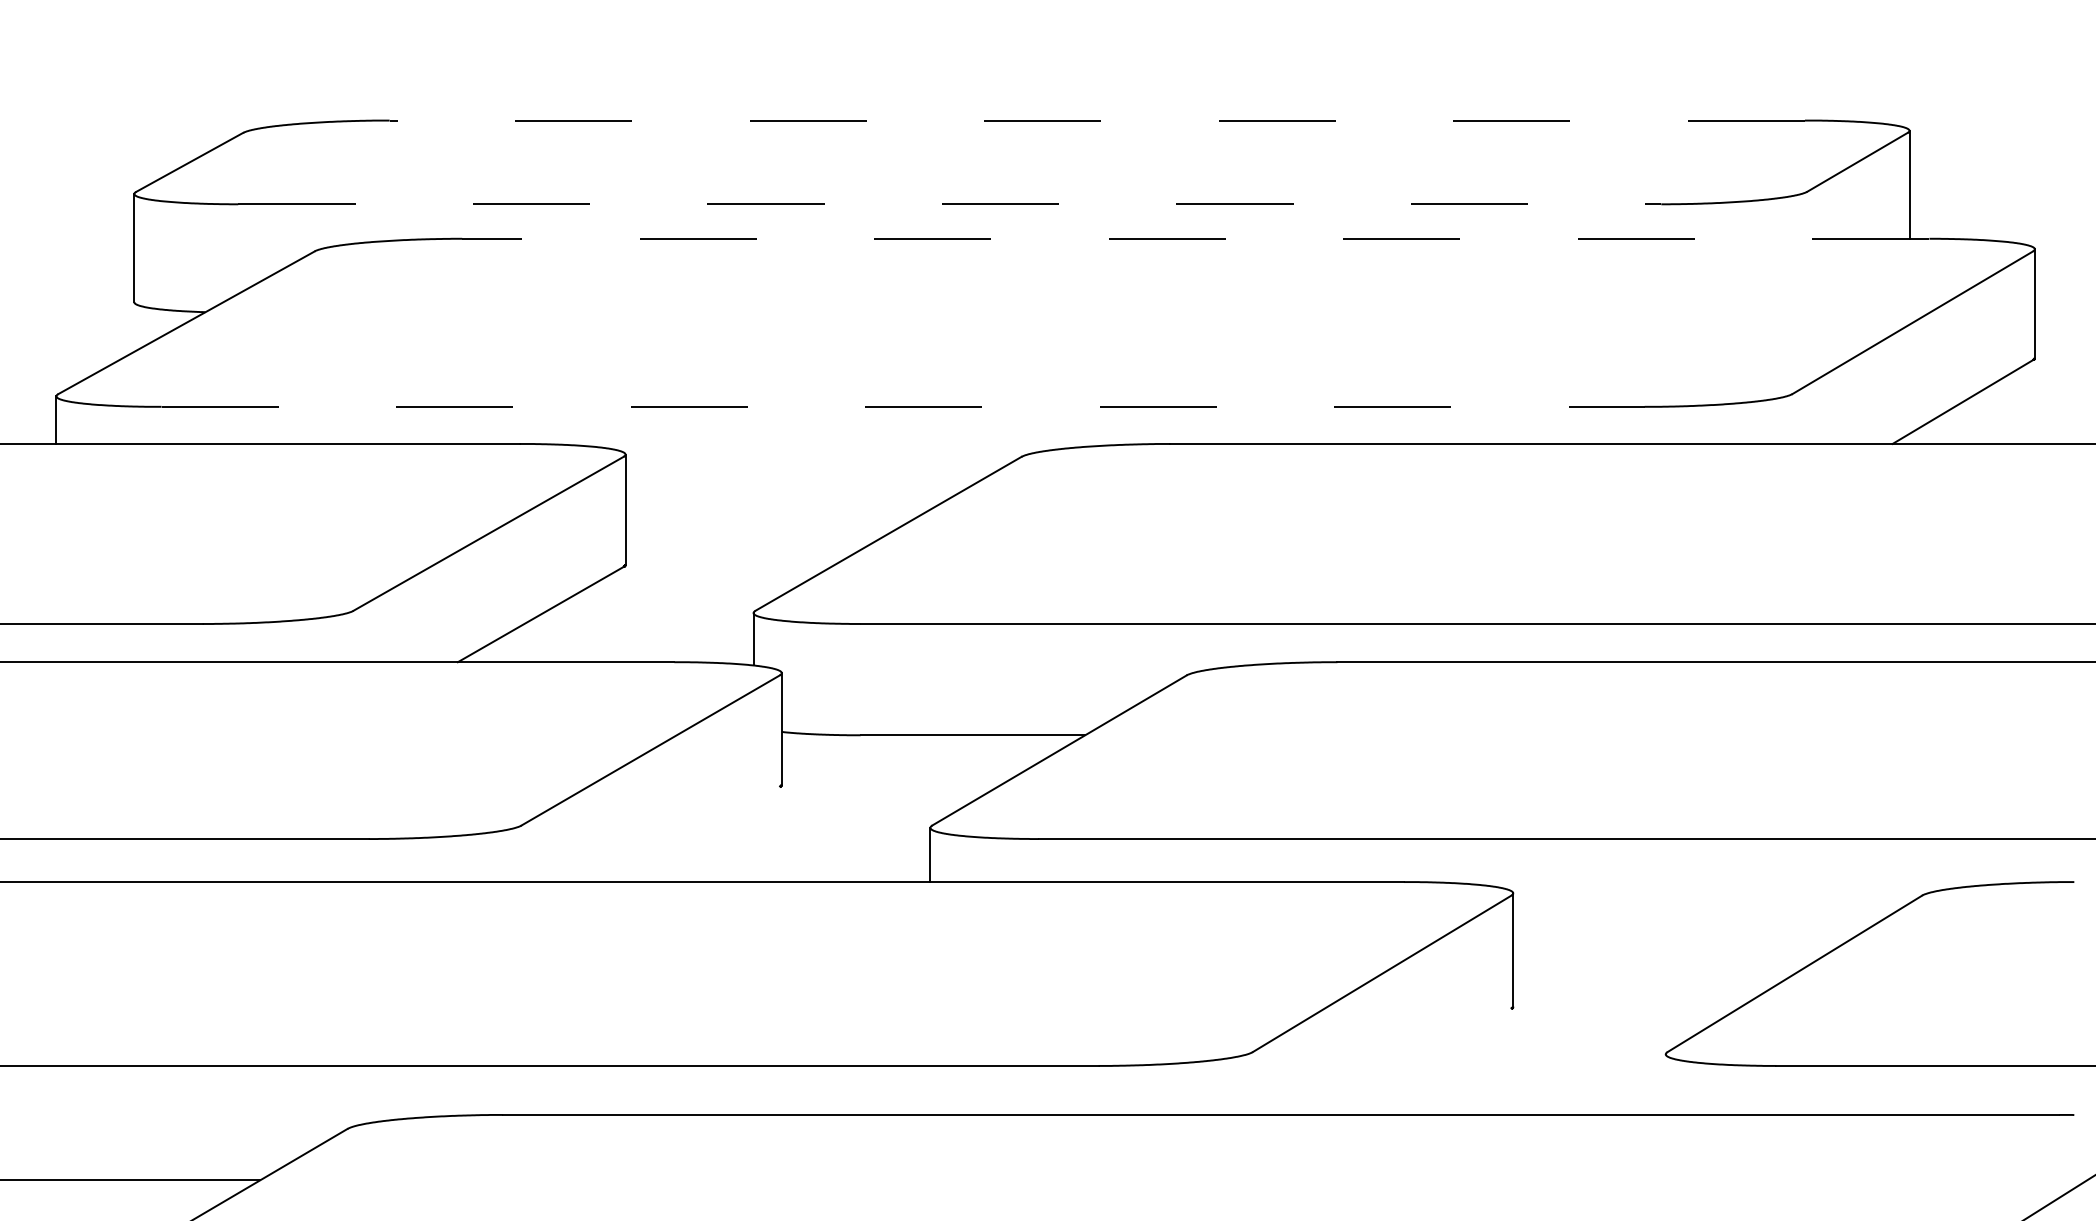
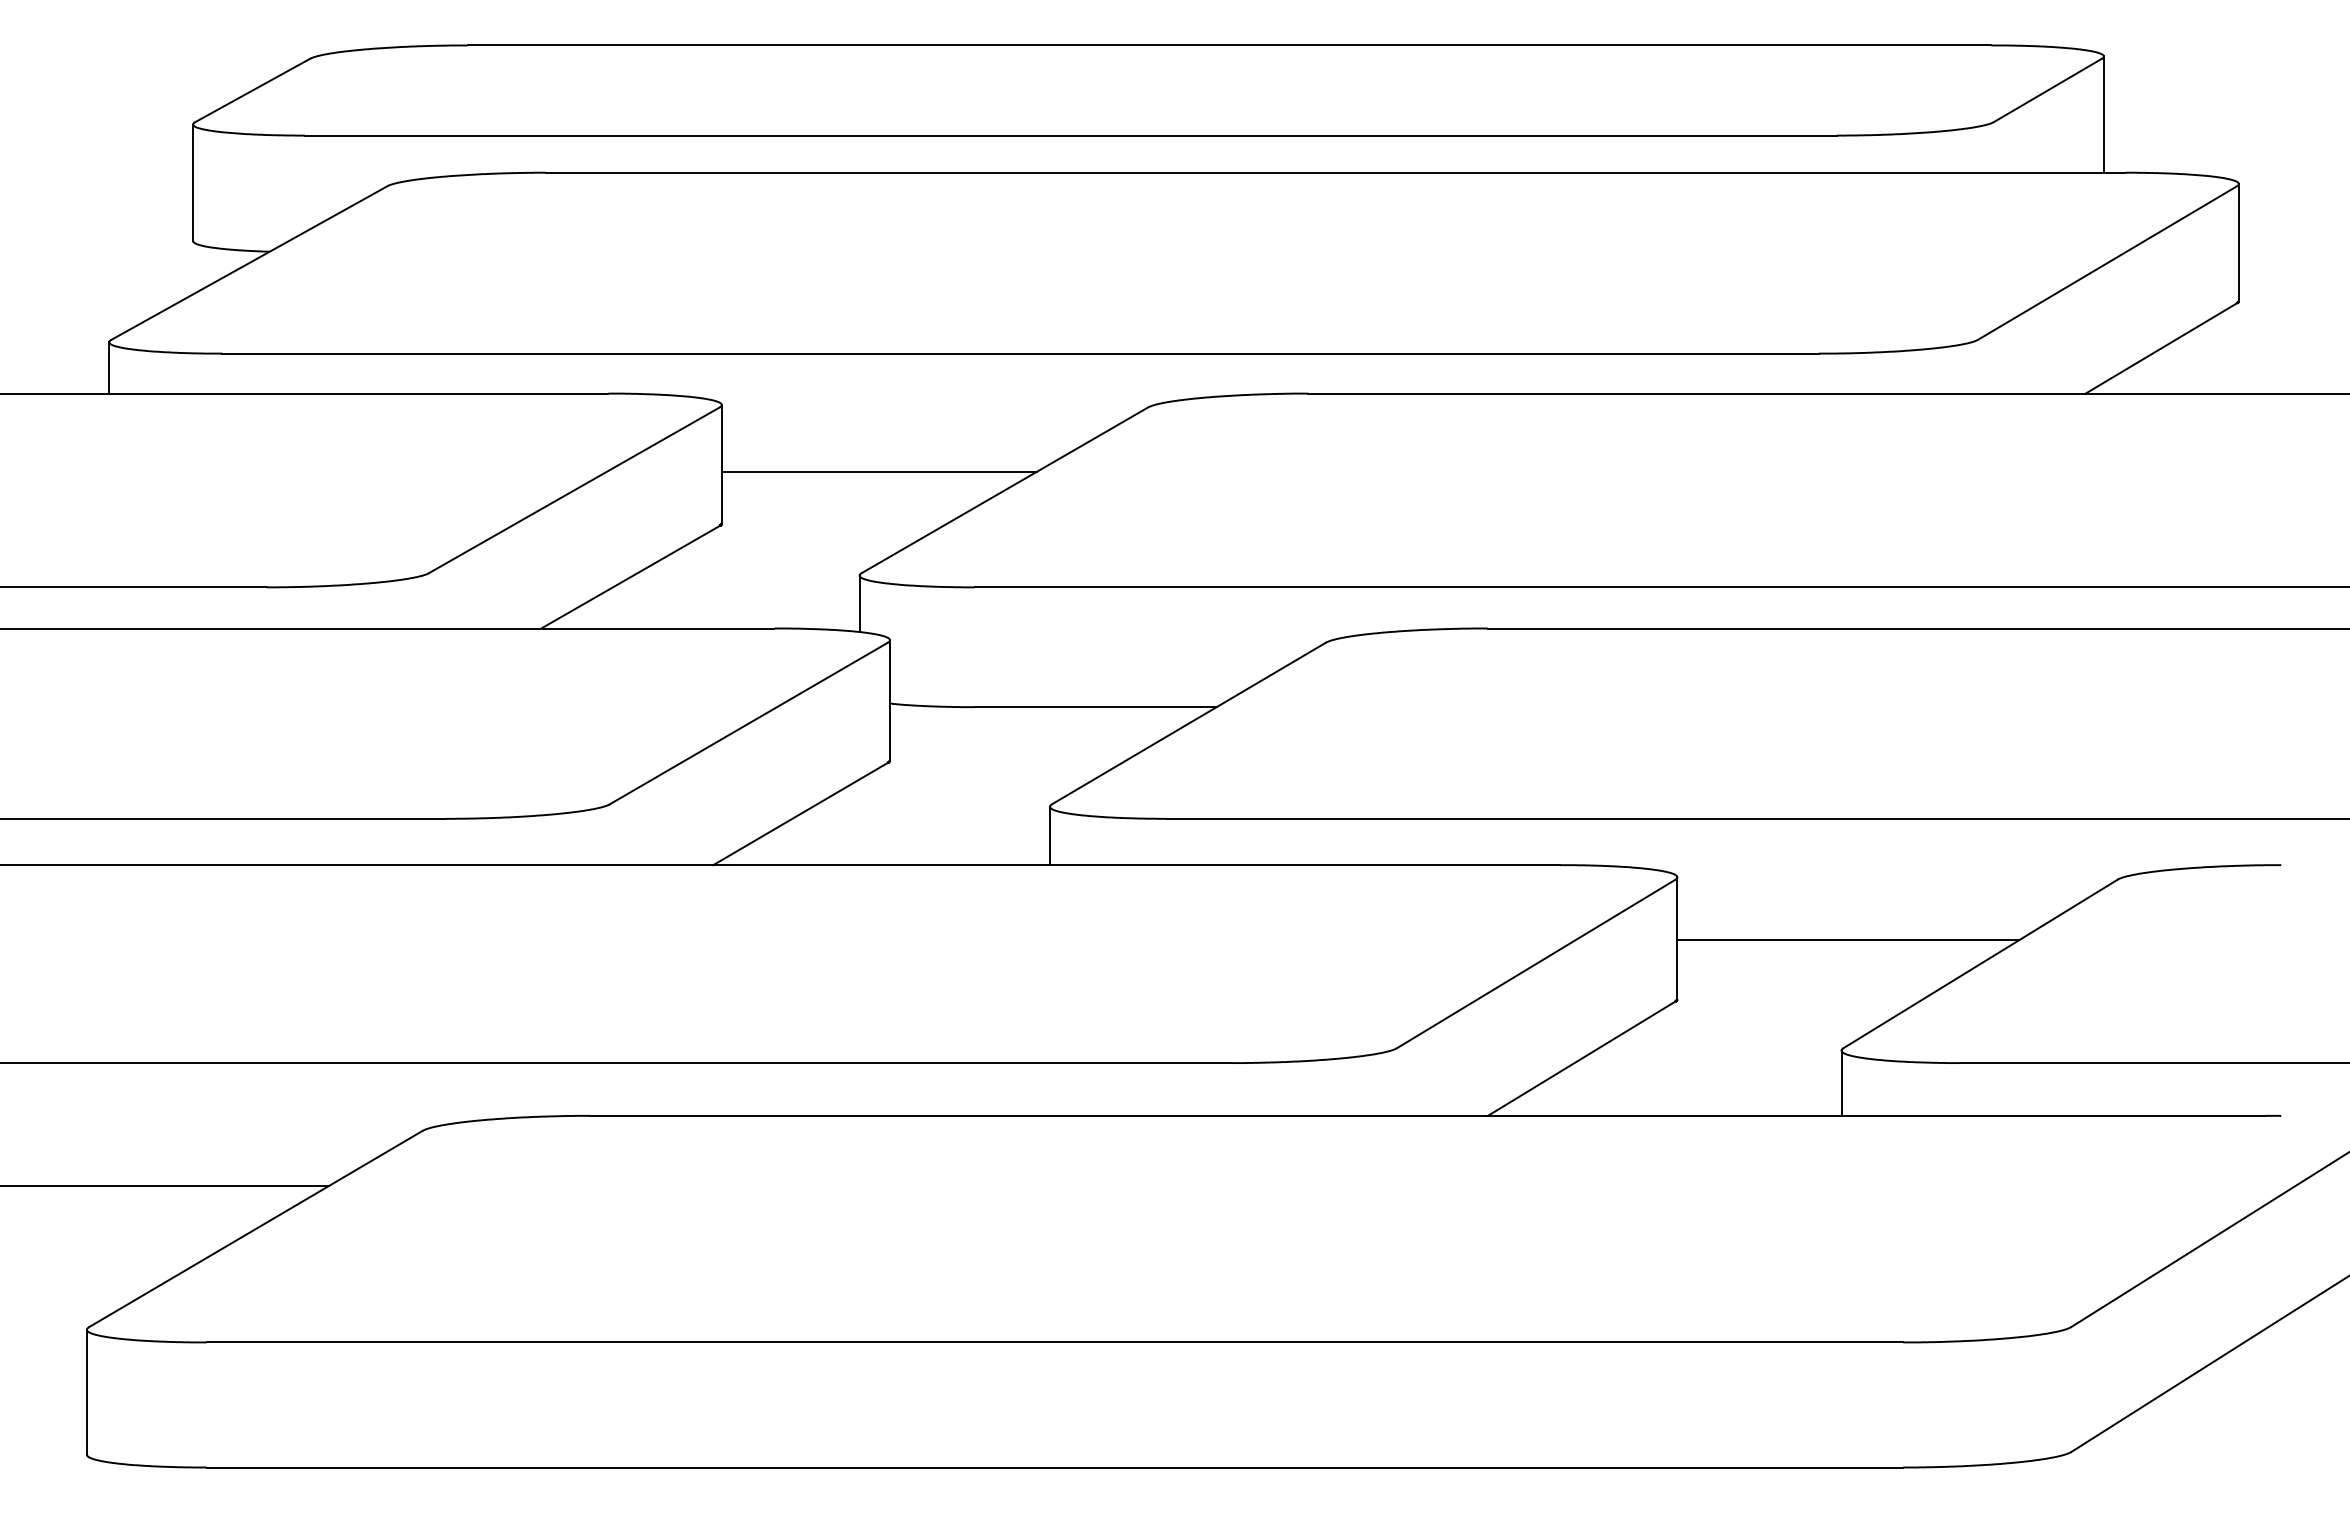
line: (1097, 120) -> (1229, 45), dashed -> solid
line: (949, 204) -> (1070, 135), dashed -> solid
line: (1195, 238) -> (1335, 172), dashed -> solid
line: (903, 406) -> (1021, 353), dashed -> solid
line: (771, 516) -> (878, 471), added
line: (698, 834) -> (800, 813), added
line: (1672, 952) -> (1848, 940), added
line: (1424, 1061) -> (1581, 1058), added
line: (1665, 1083) -> (1841, 1082), added

